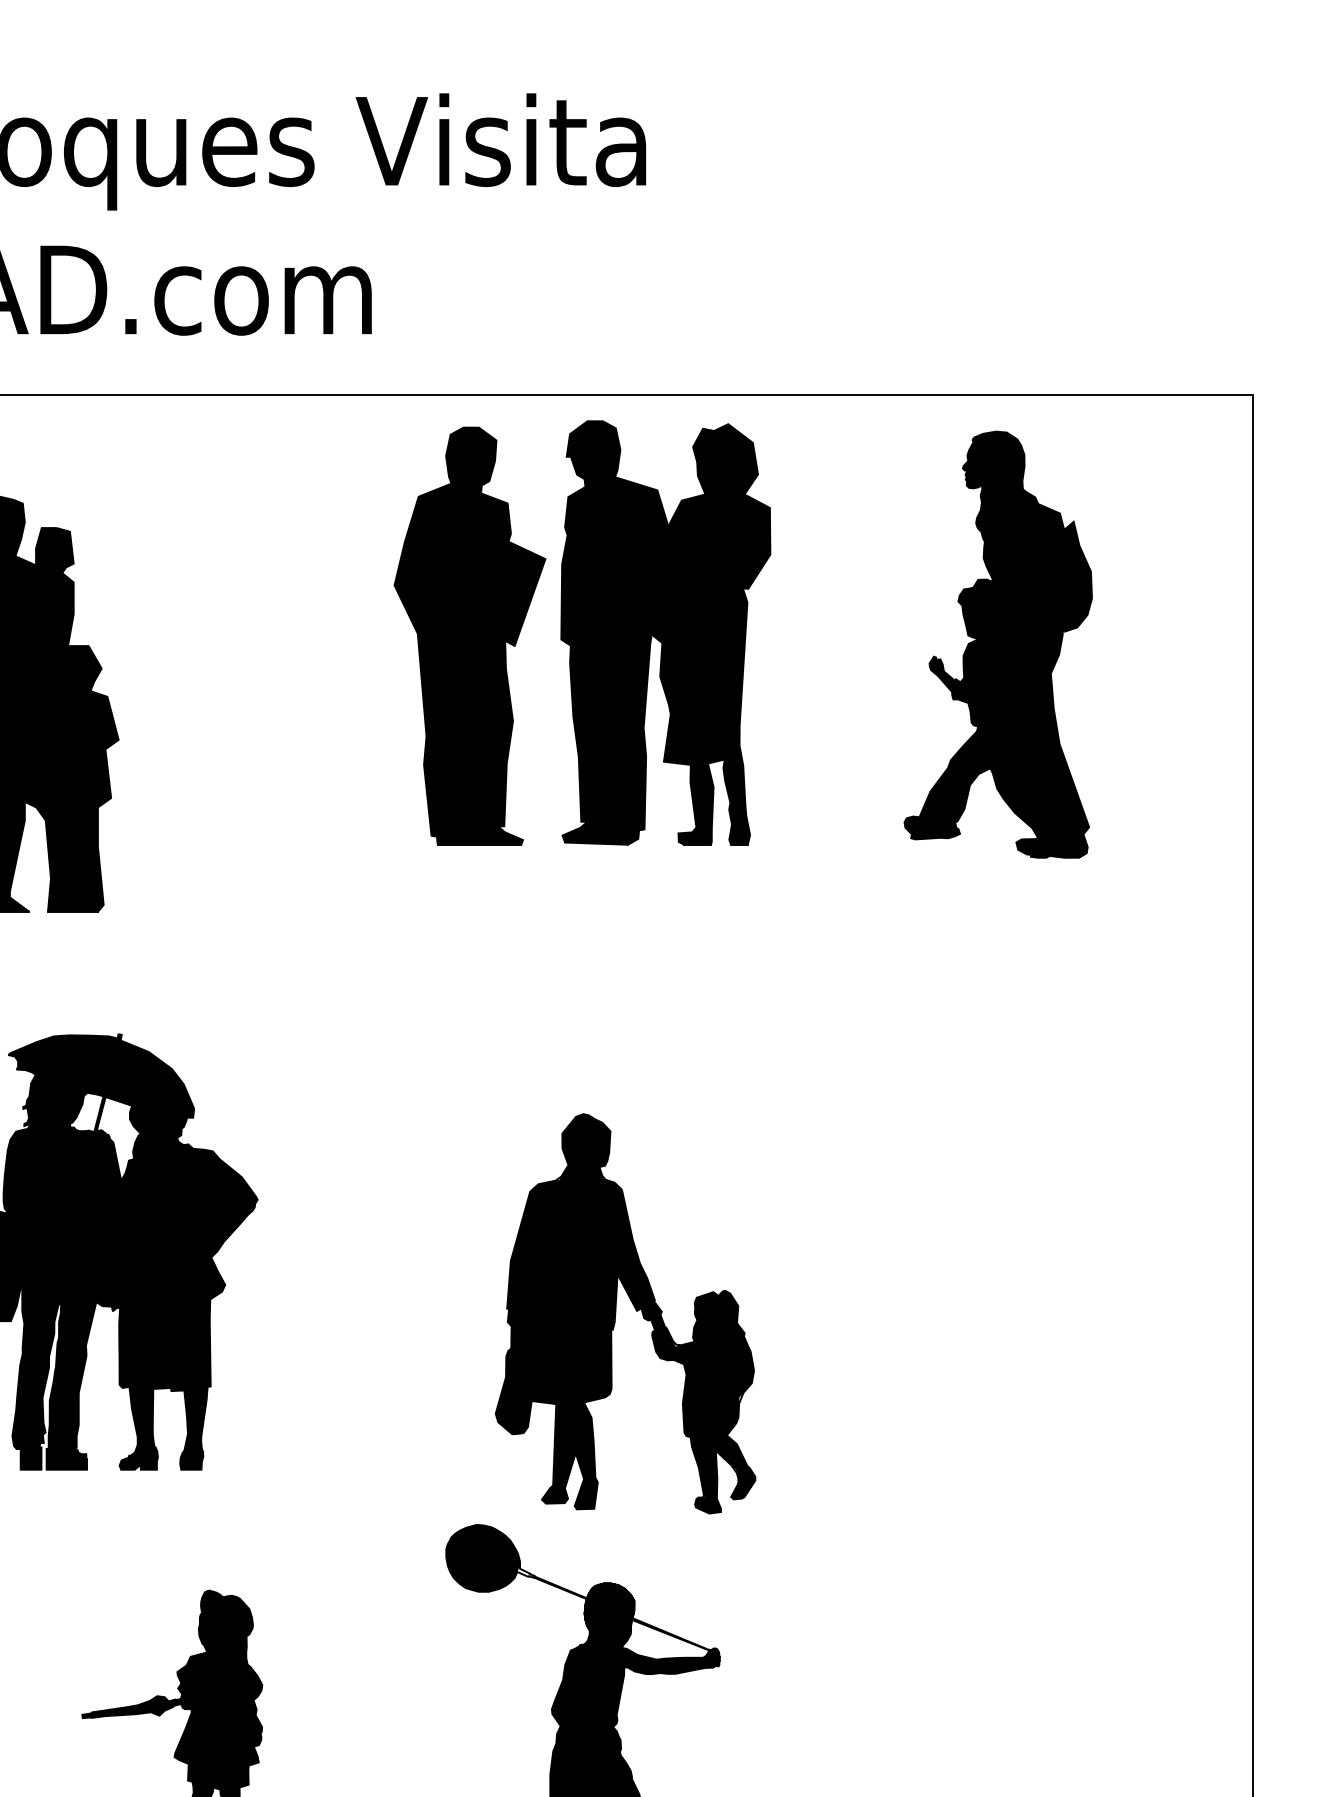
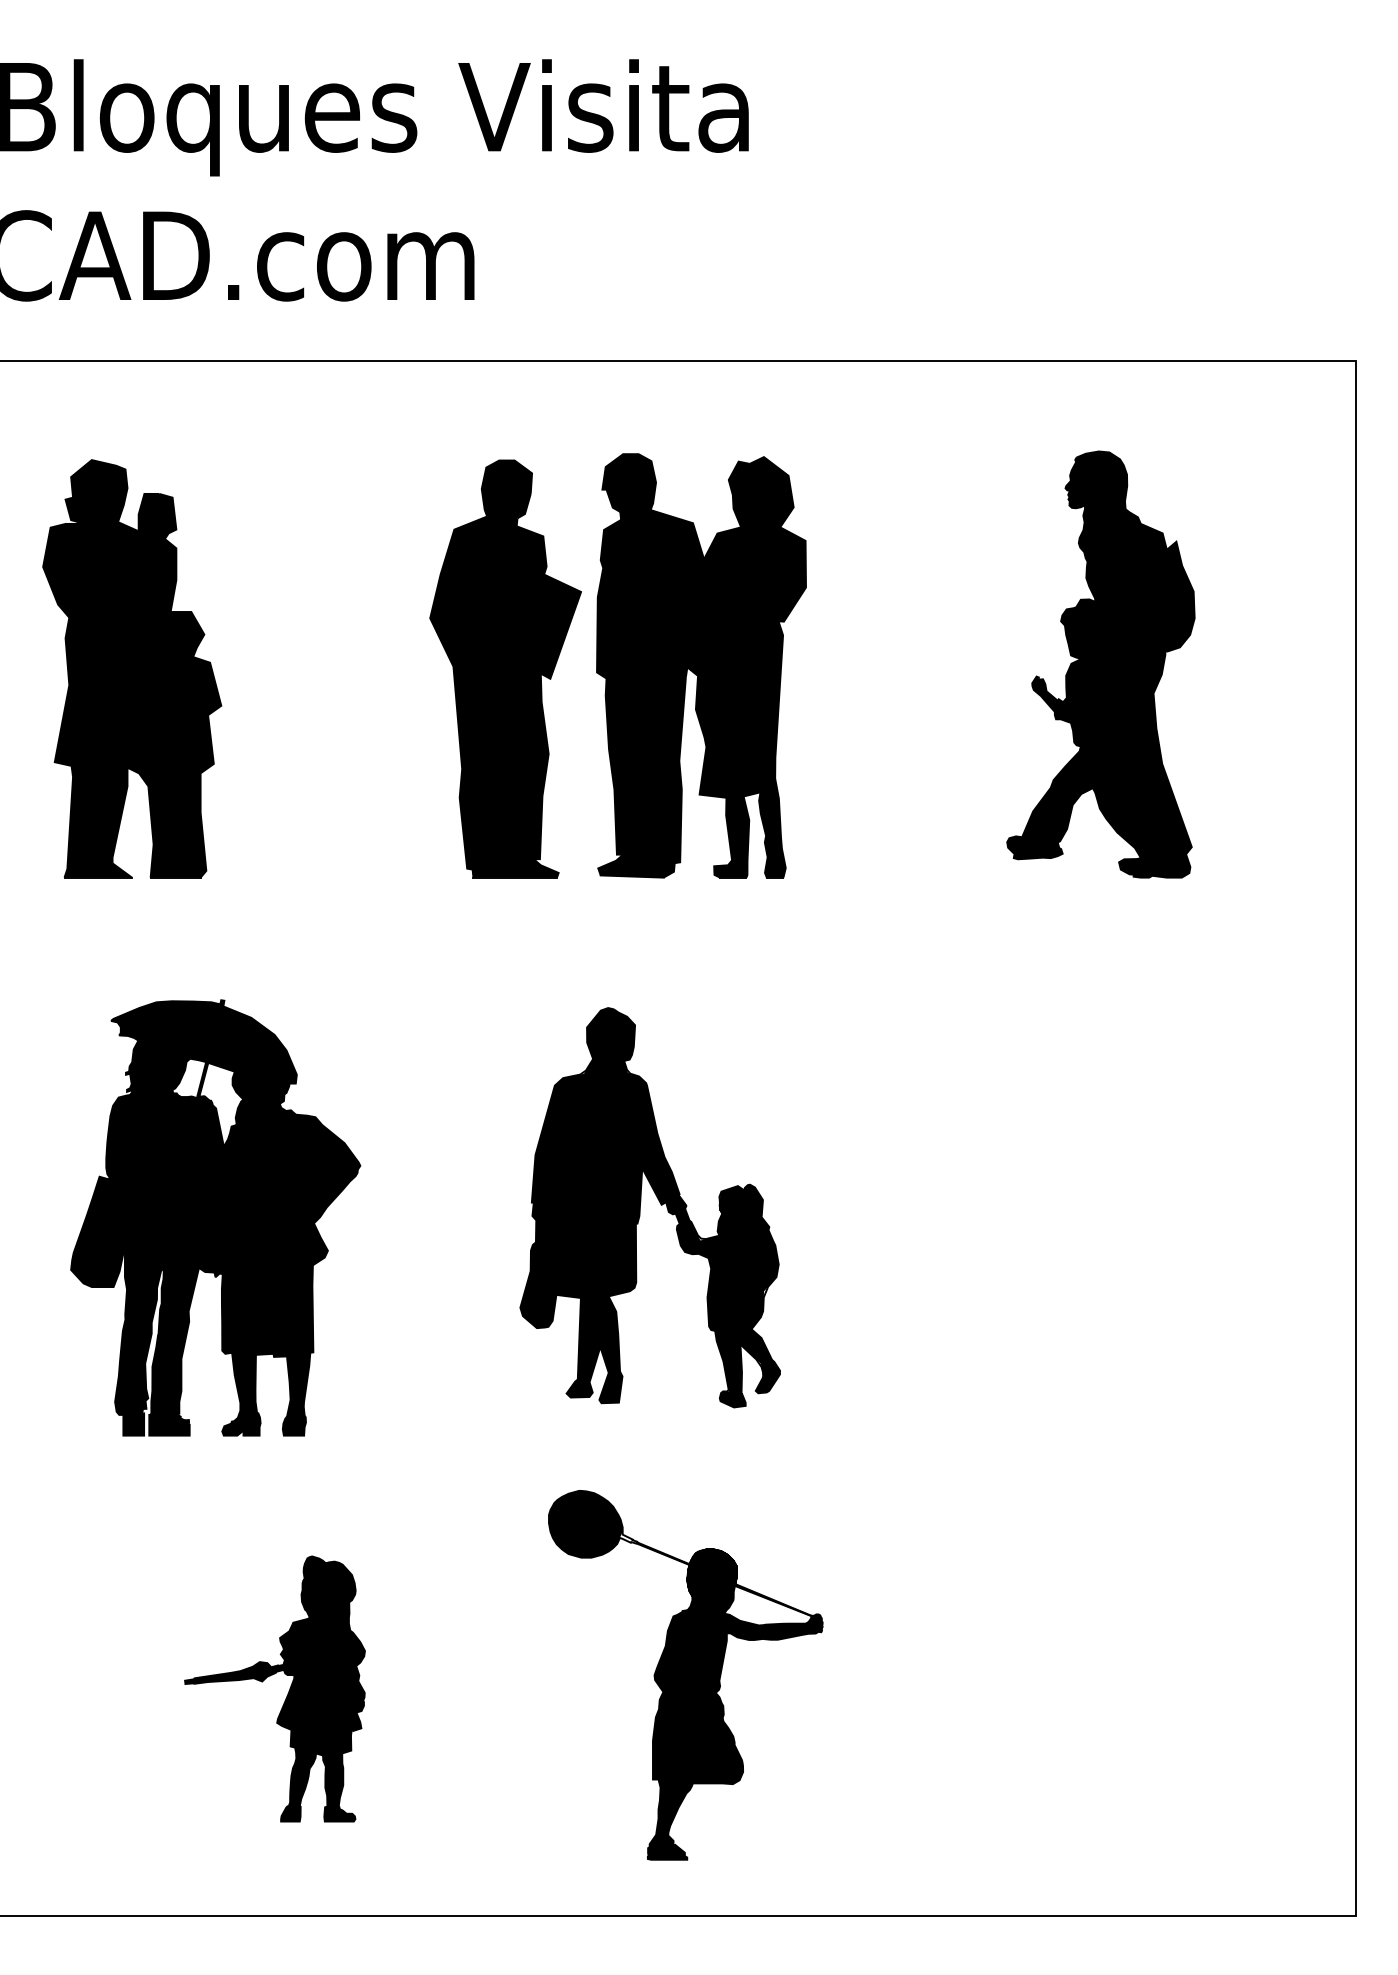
part: (581, 632) -> (617, 665), moved
part: (997, 644) -> (1100, 664), moved
part: (615, 1313) -> (640, 1207), moved

